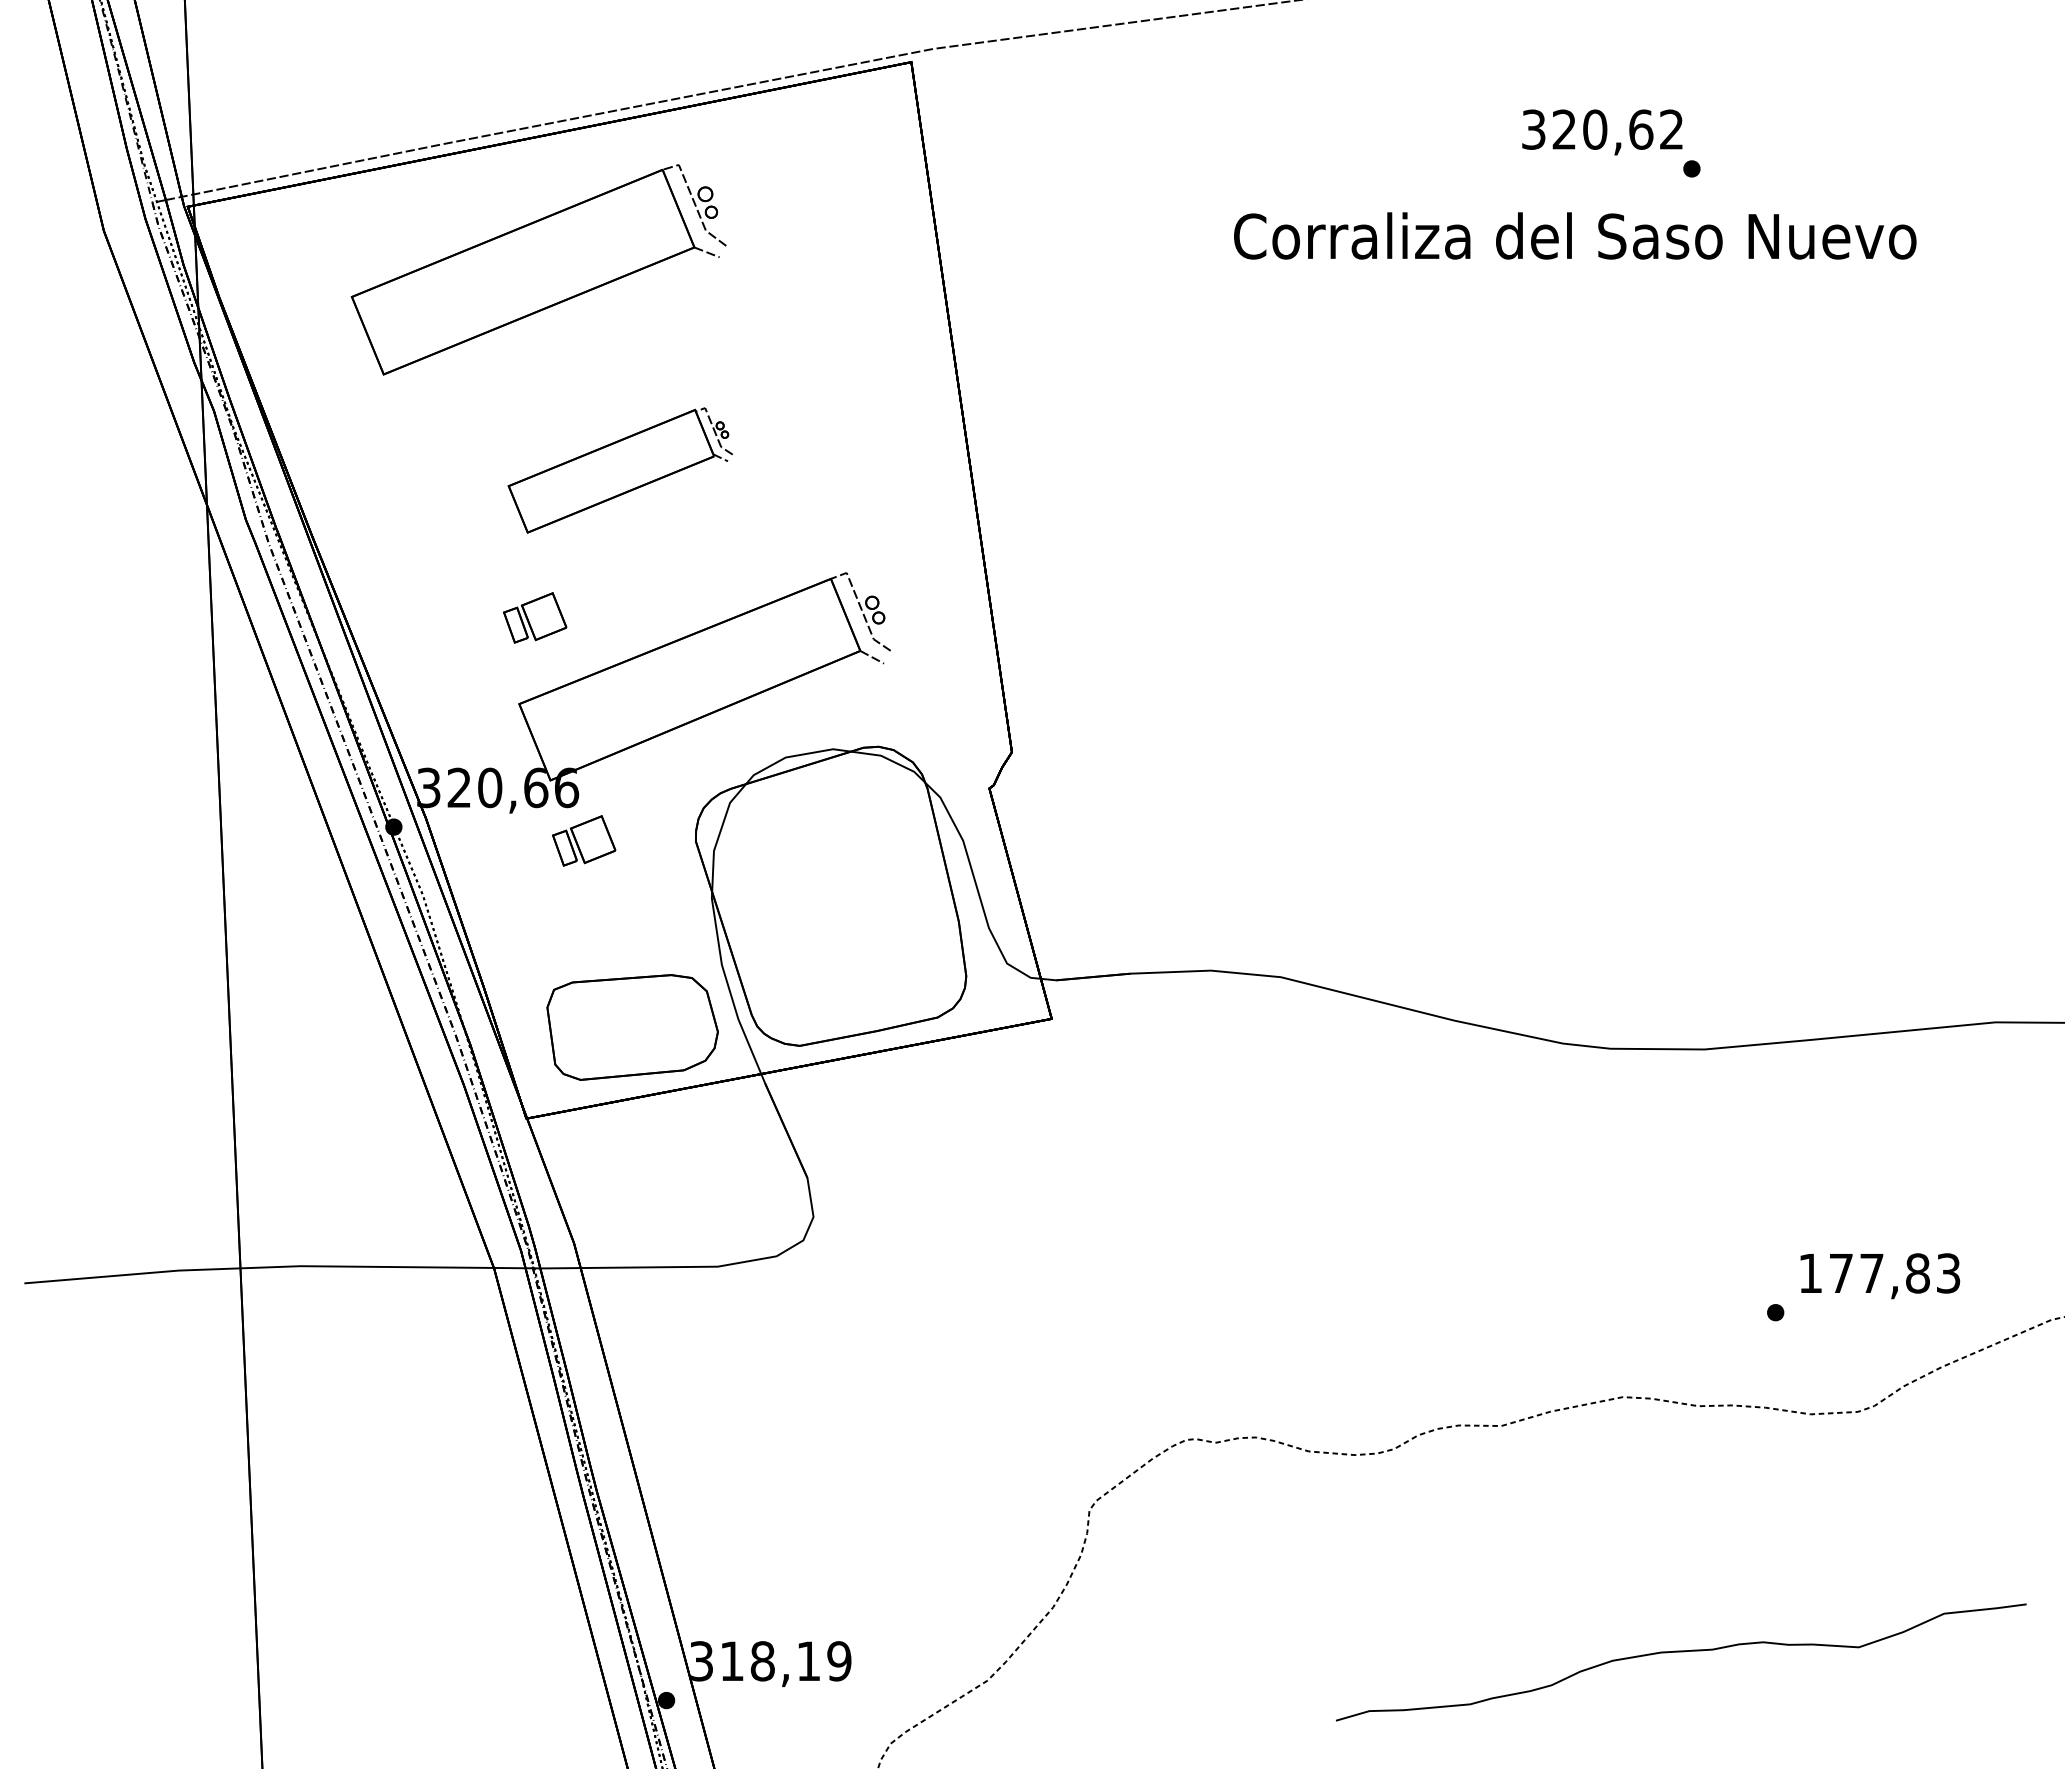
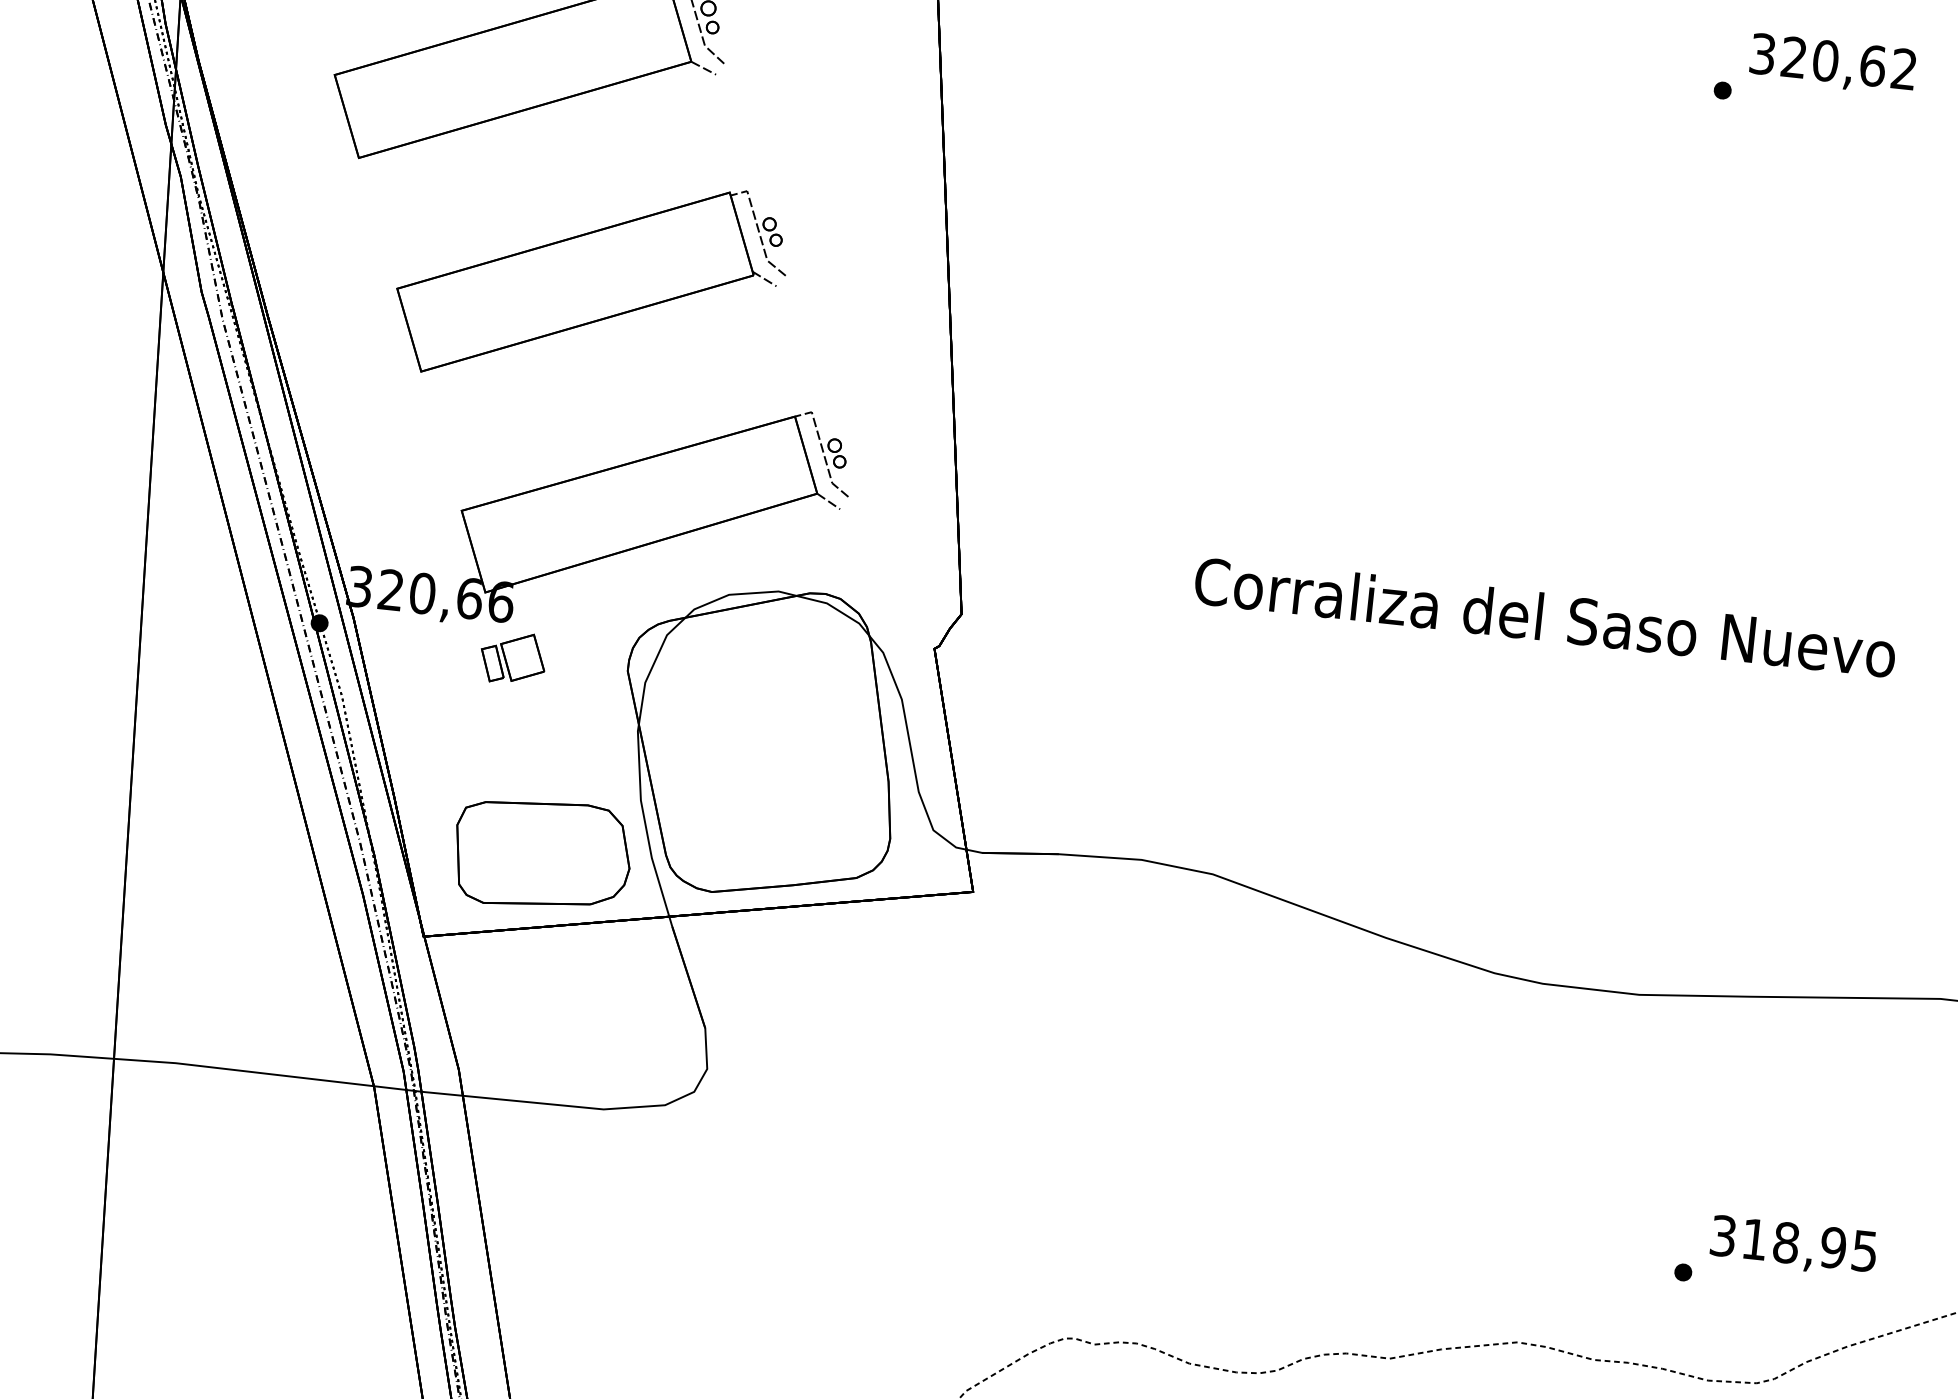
text: (1602, 132) -> (1832, 64), moved
text: (1575, 235) -> (1545, 616), moved
part: (620, 470) -> (591, 282), size x1.67
part: (535, 617) -> (487, 423), removed
text: (1879, 1273) -> (1794, 1243), 177,83 -> 318,95

